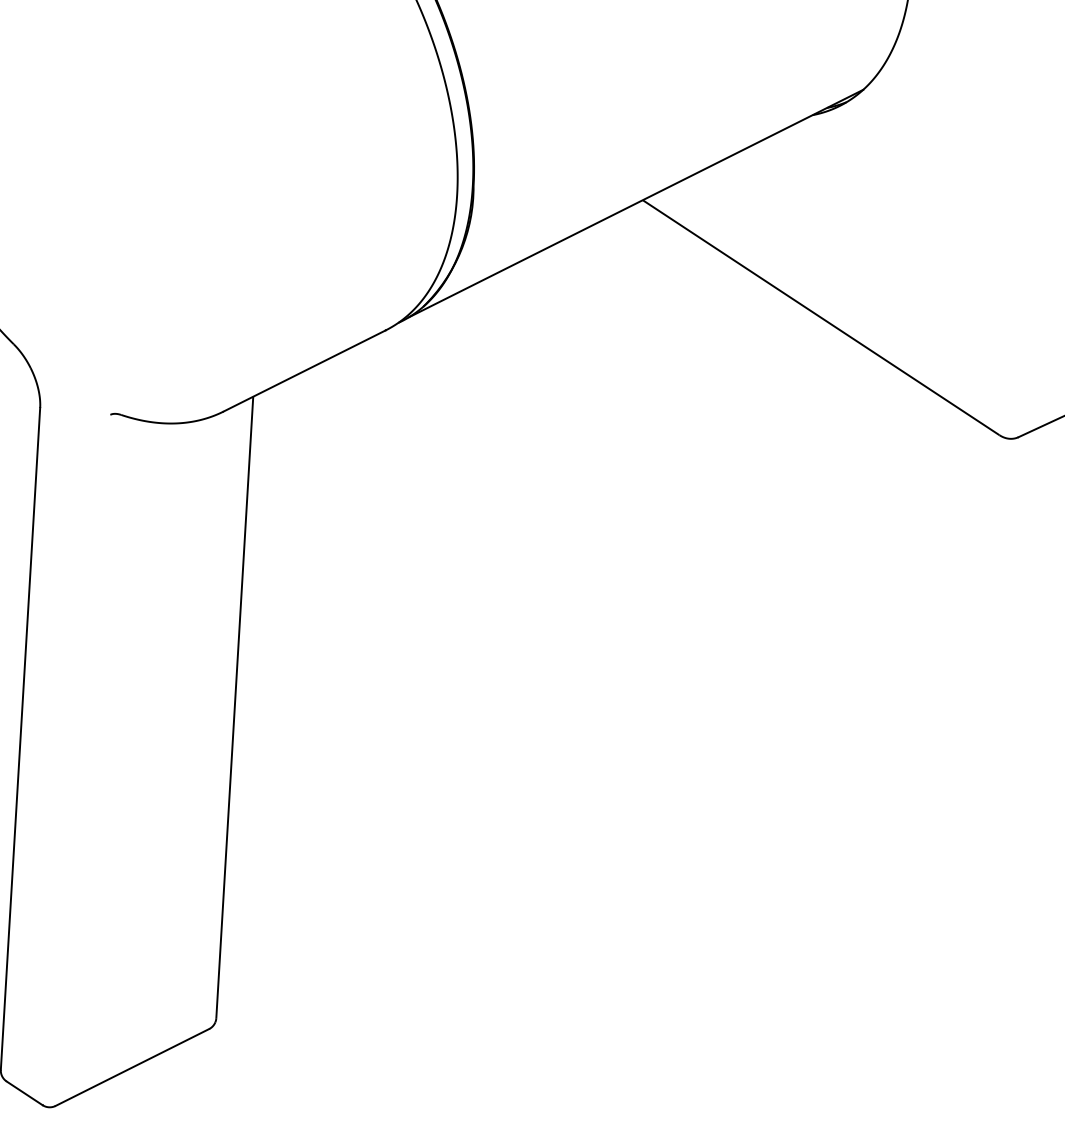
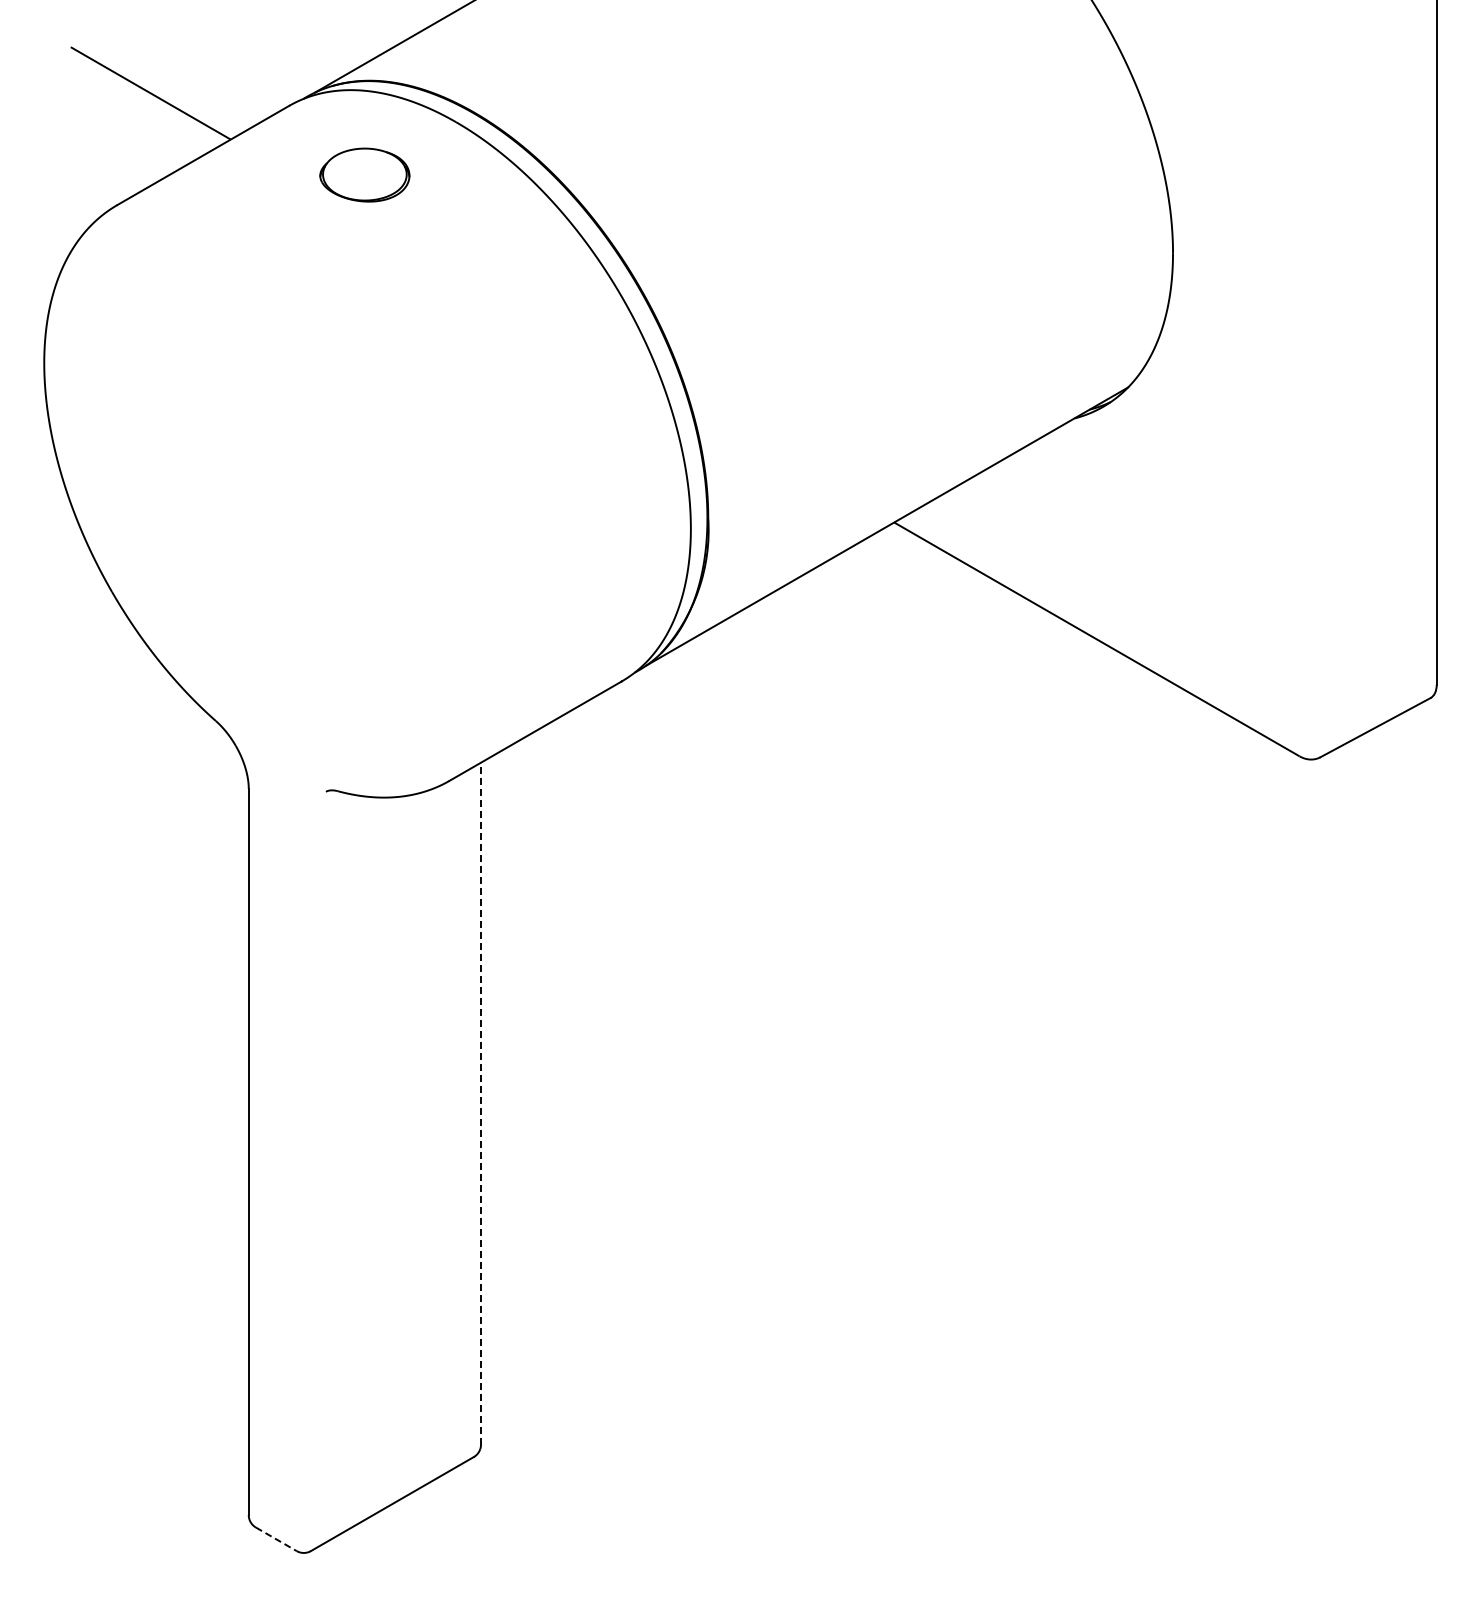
line: (235, 706) -> (481, 1102), solid -> dashed
line: (24, 1093) -> (276, 1539), solid -> dashed

